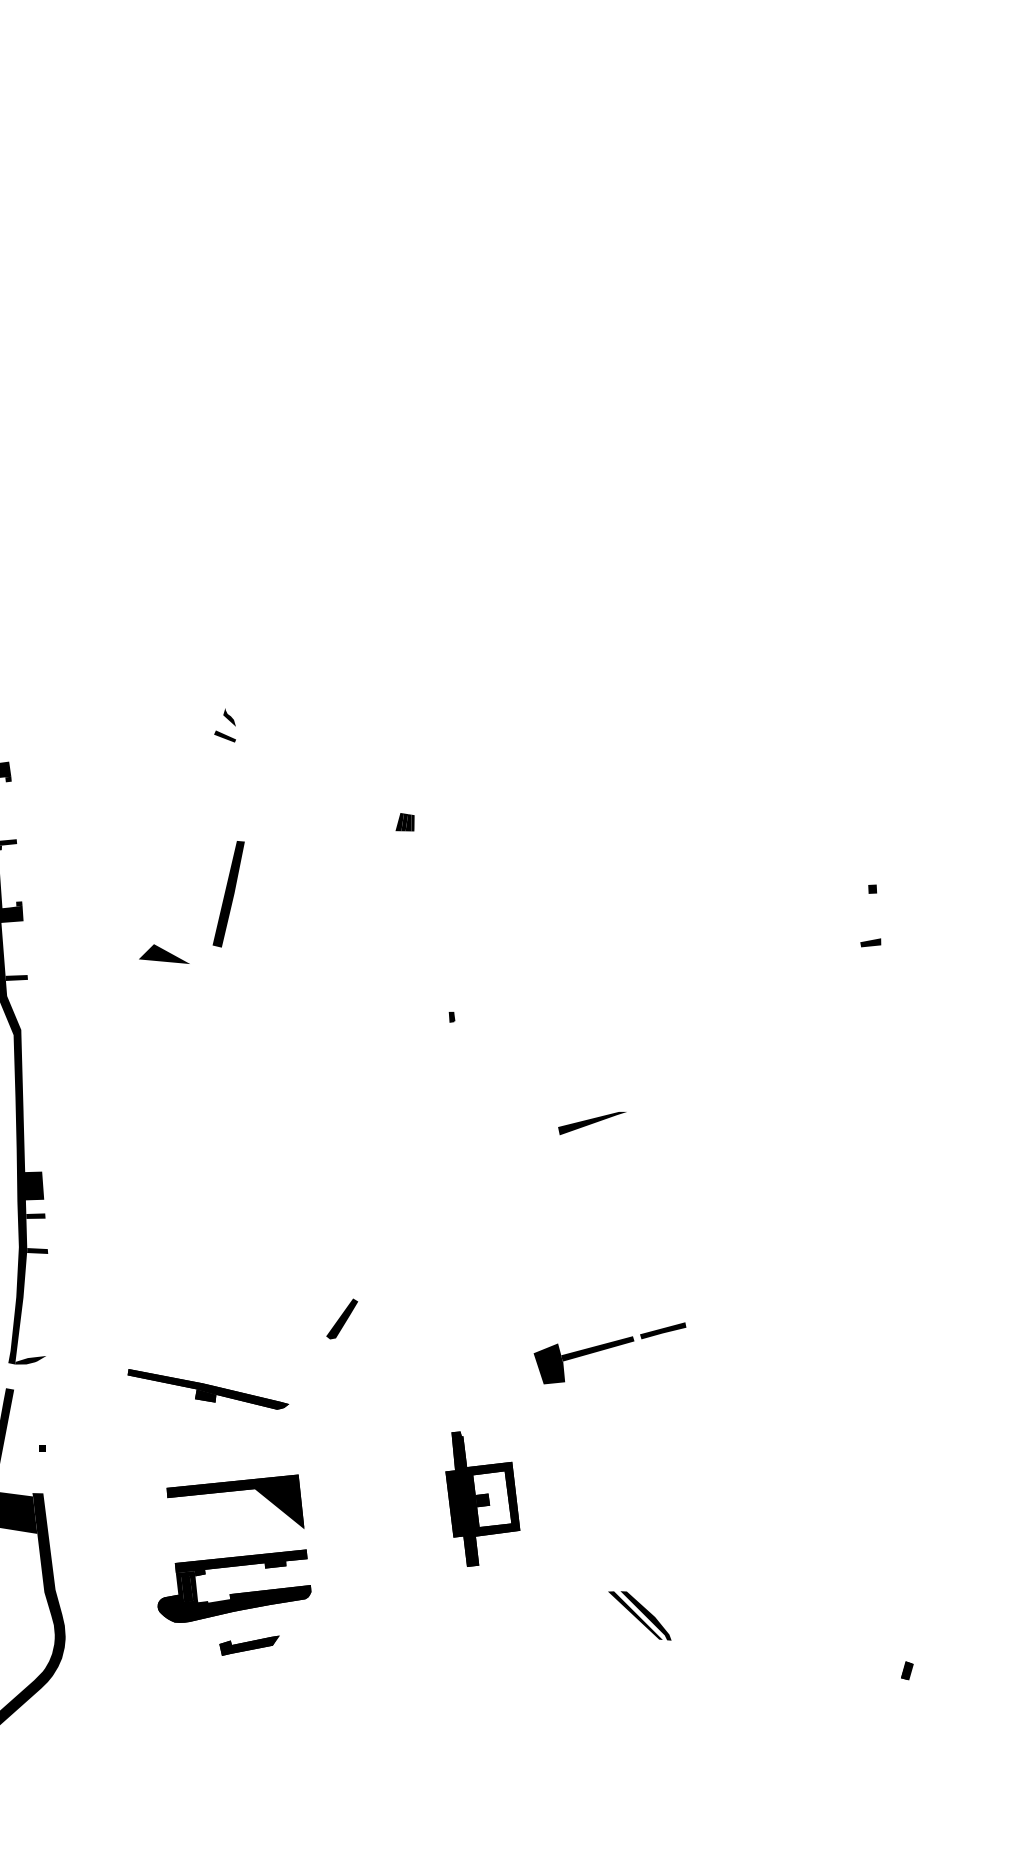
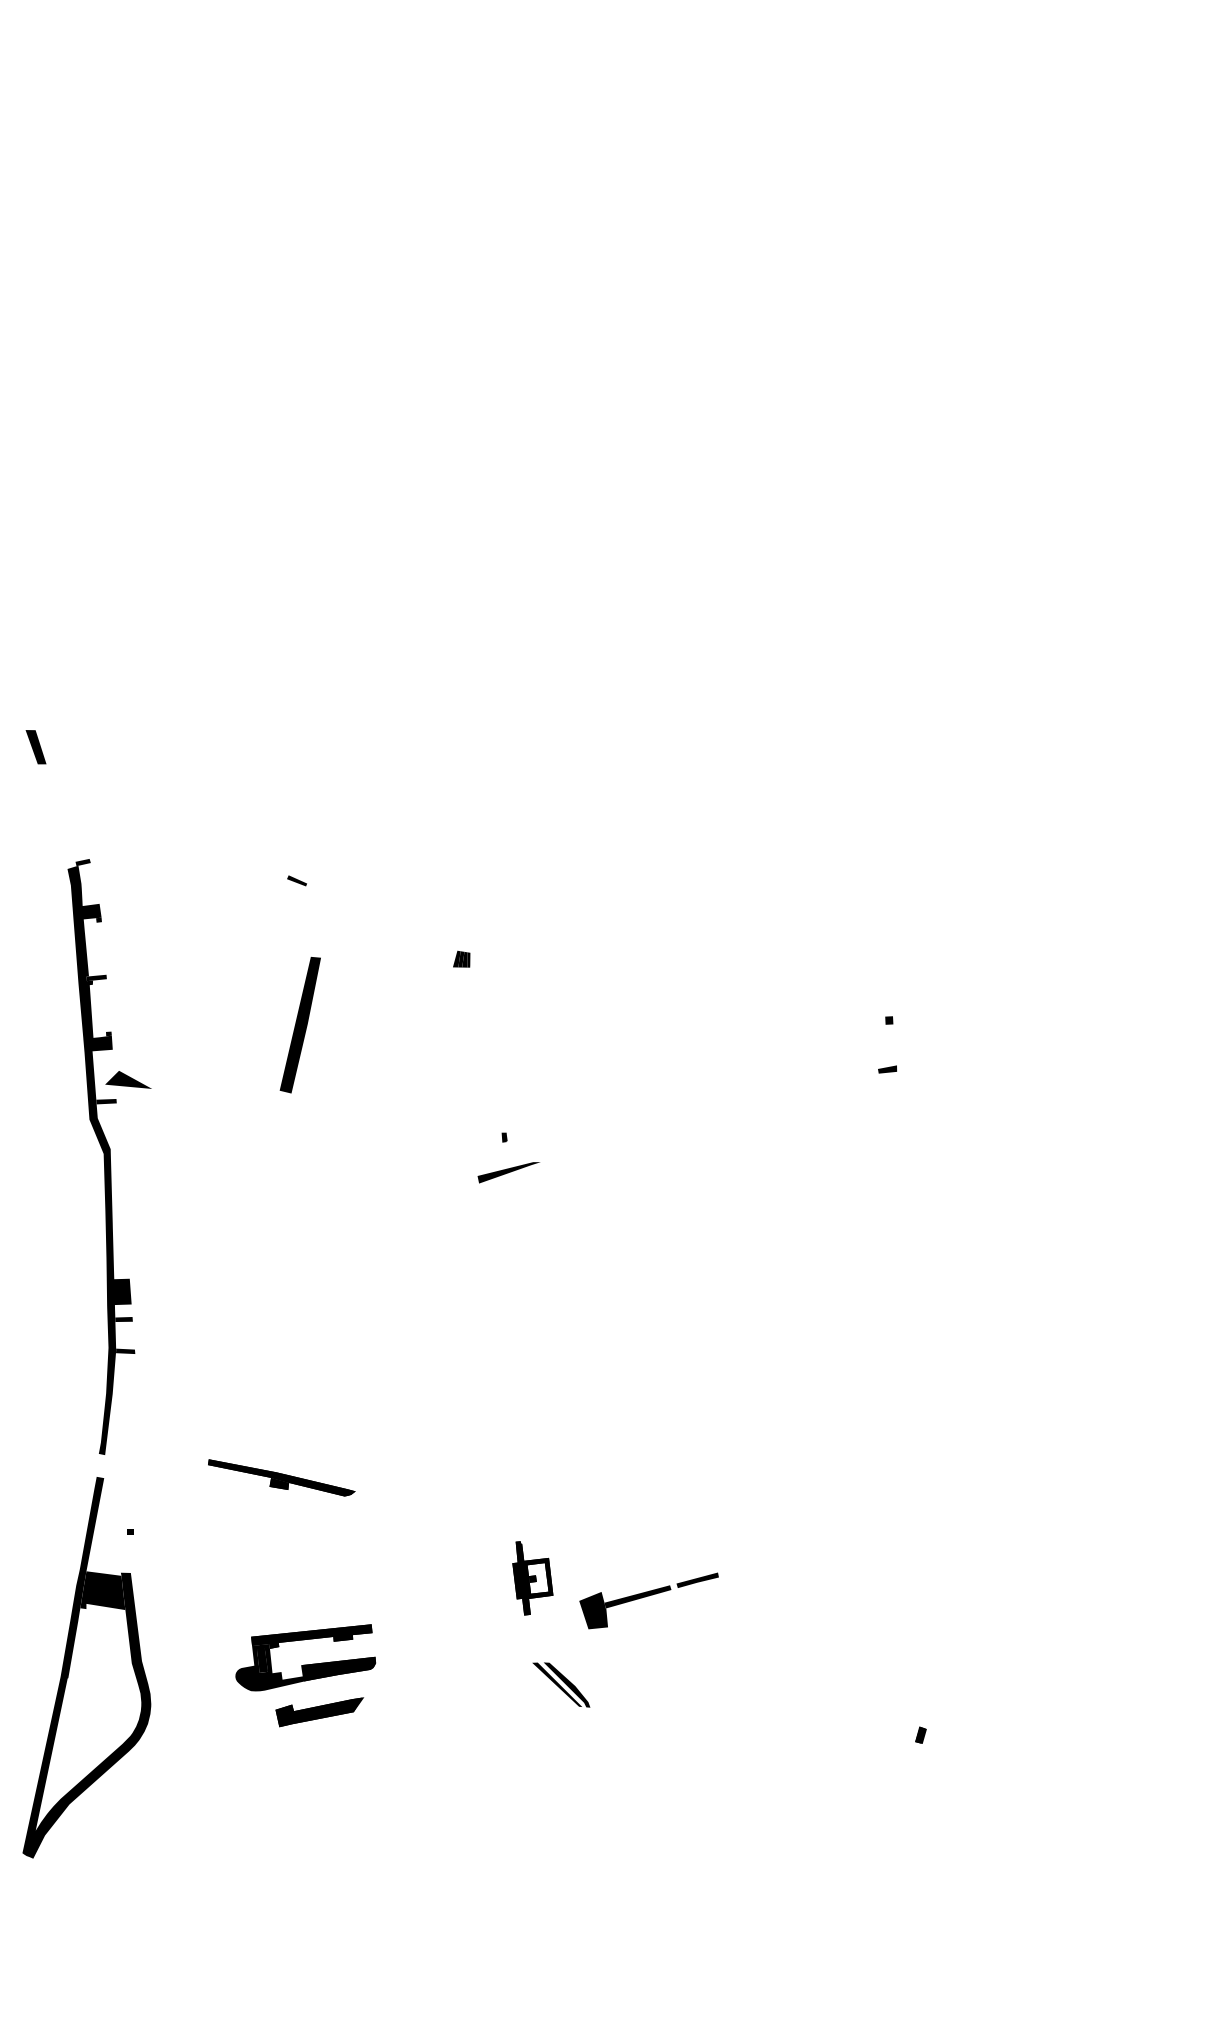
fill: (229, 717) -> (301, 863), removed
part: (228, 893) -> (300, 1024), size x1.4
part: (164, 953) -> (128, 1079), moved
part: (591, 1123) -> (508, 1172), moved
part: (341, 1318) -> (403, 1413), removed
part: (609, 1352) -> (648, 1600), moved
fill: (30, 1360) -> (119, 1451), removed
part: (234, 1491) -> (305, 1571), removed
part: (482, 1499) -> (532, 1578), size x0.6
fill: (194, 1608) -> (269, 1678), removed
part: (639, 1615) -> (561, 1684), moved
part: (248, 1645) -> (318, 1712), size x1.6

